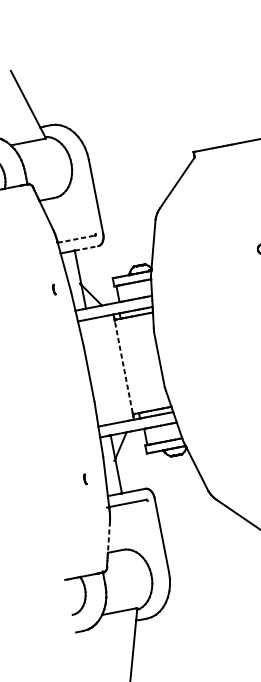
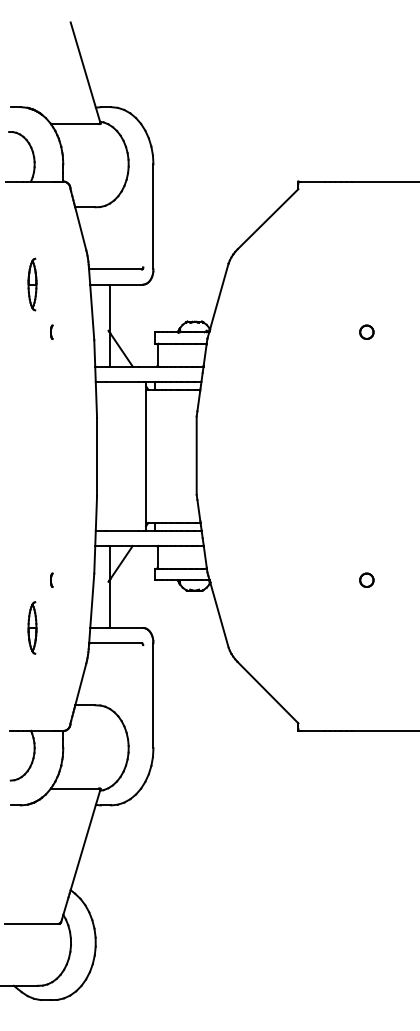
line: (76, 239) -> (115, 269), dashed -> solid
line: (87, 248) -> (127, 284), dashed -> solid
part: (19, 261) -> (32, 284), added
part: (53, 289) -> (51, 331), moved
line: (124, 367) -> (146, 456), dashed -> solid
part: (84, 478) -> (51, 579), moved
part: (67, 503) -> (32, 627), added
line: (108, 537) -> (80, 684), dashed -> solid

